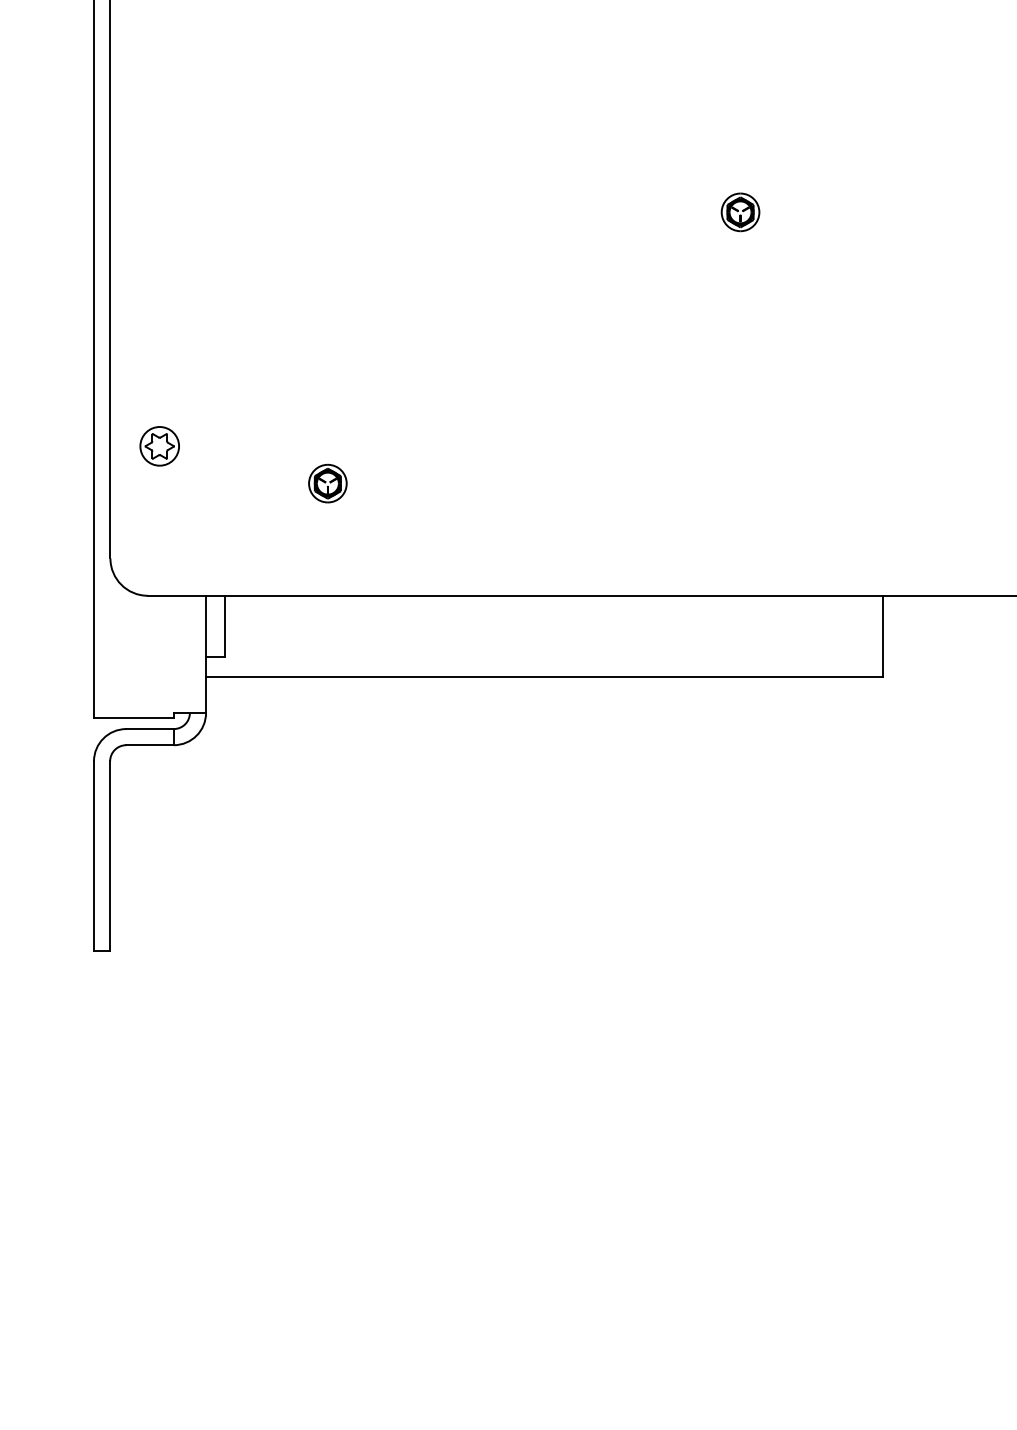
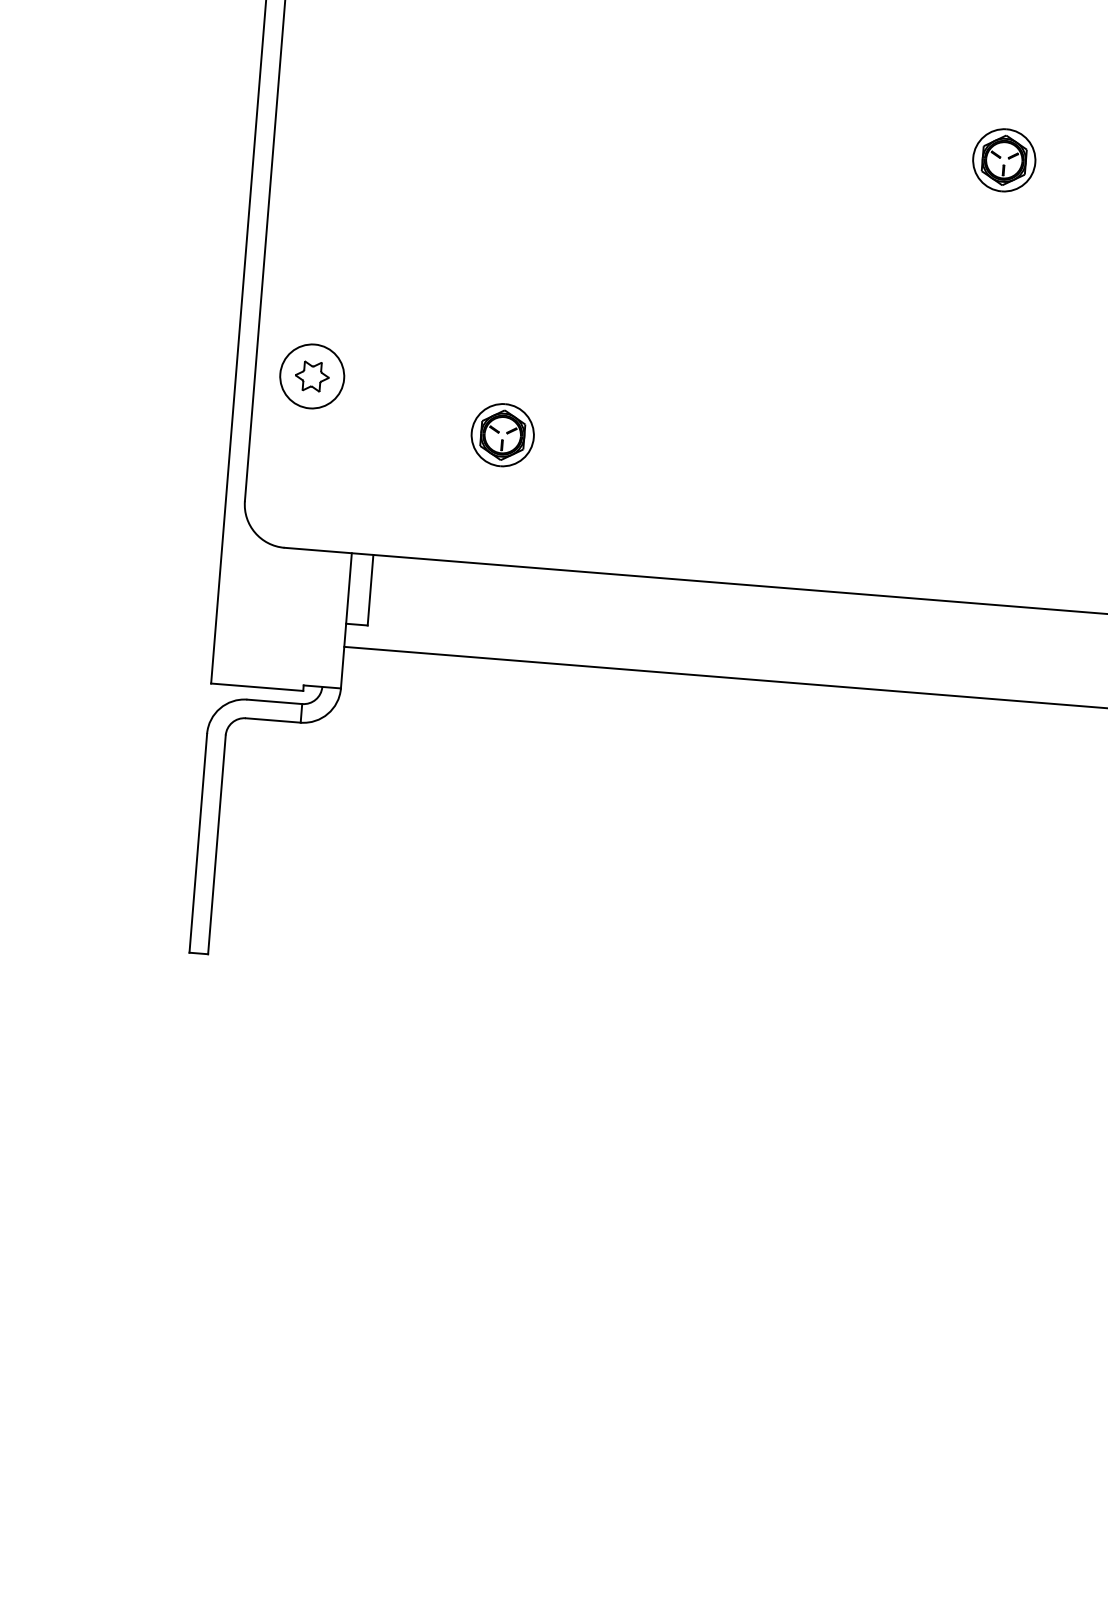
part: (740, 212) -> (1004, 160), size x1.43
circle: (159, 446) -> (311, 376), size x1.43
part: (327, 483) -> (502, 434), size x1.43

